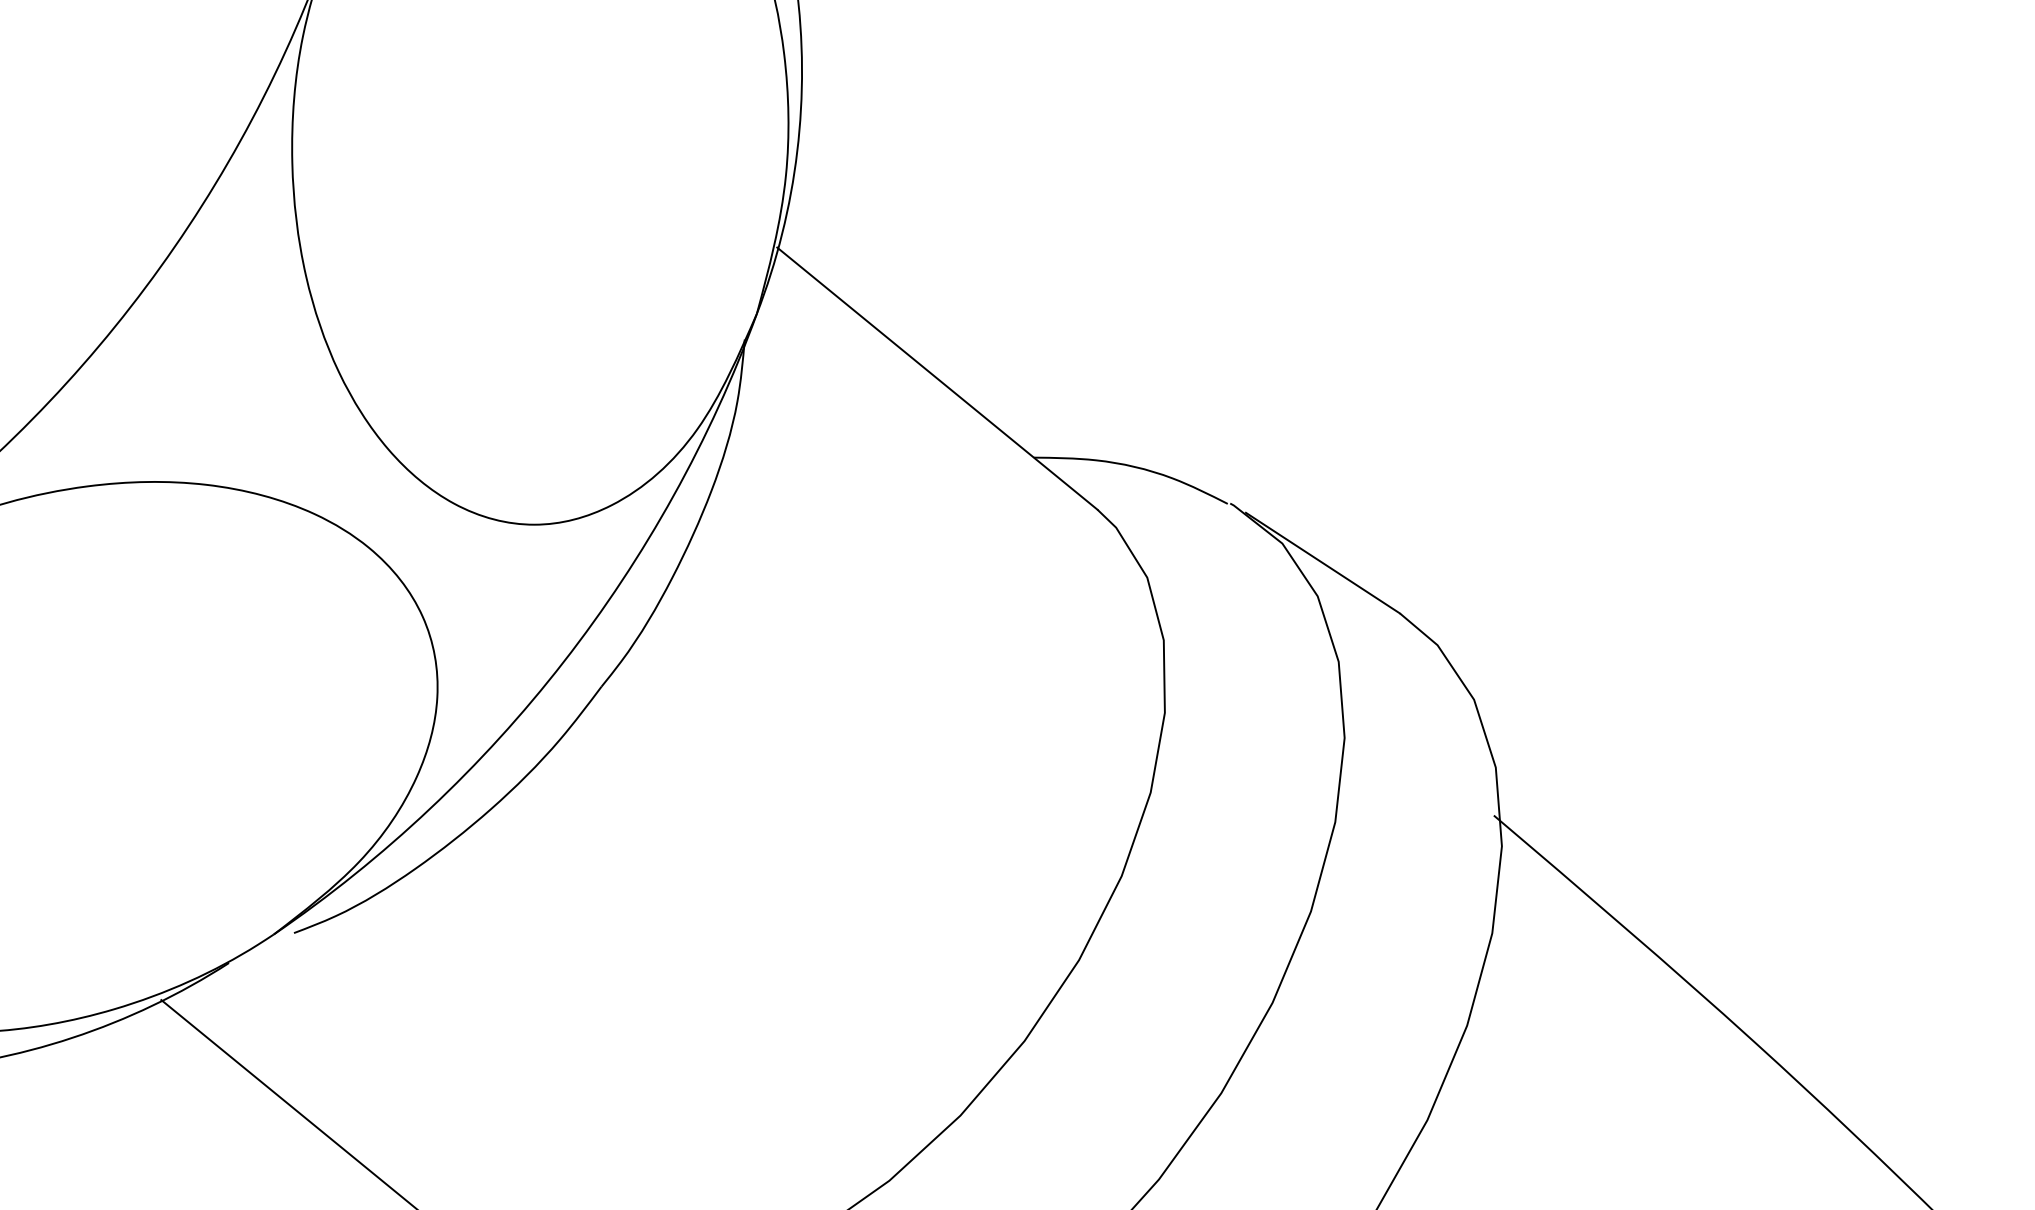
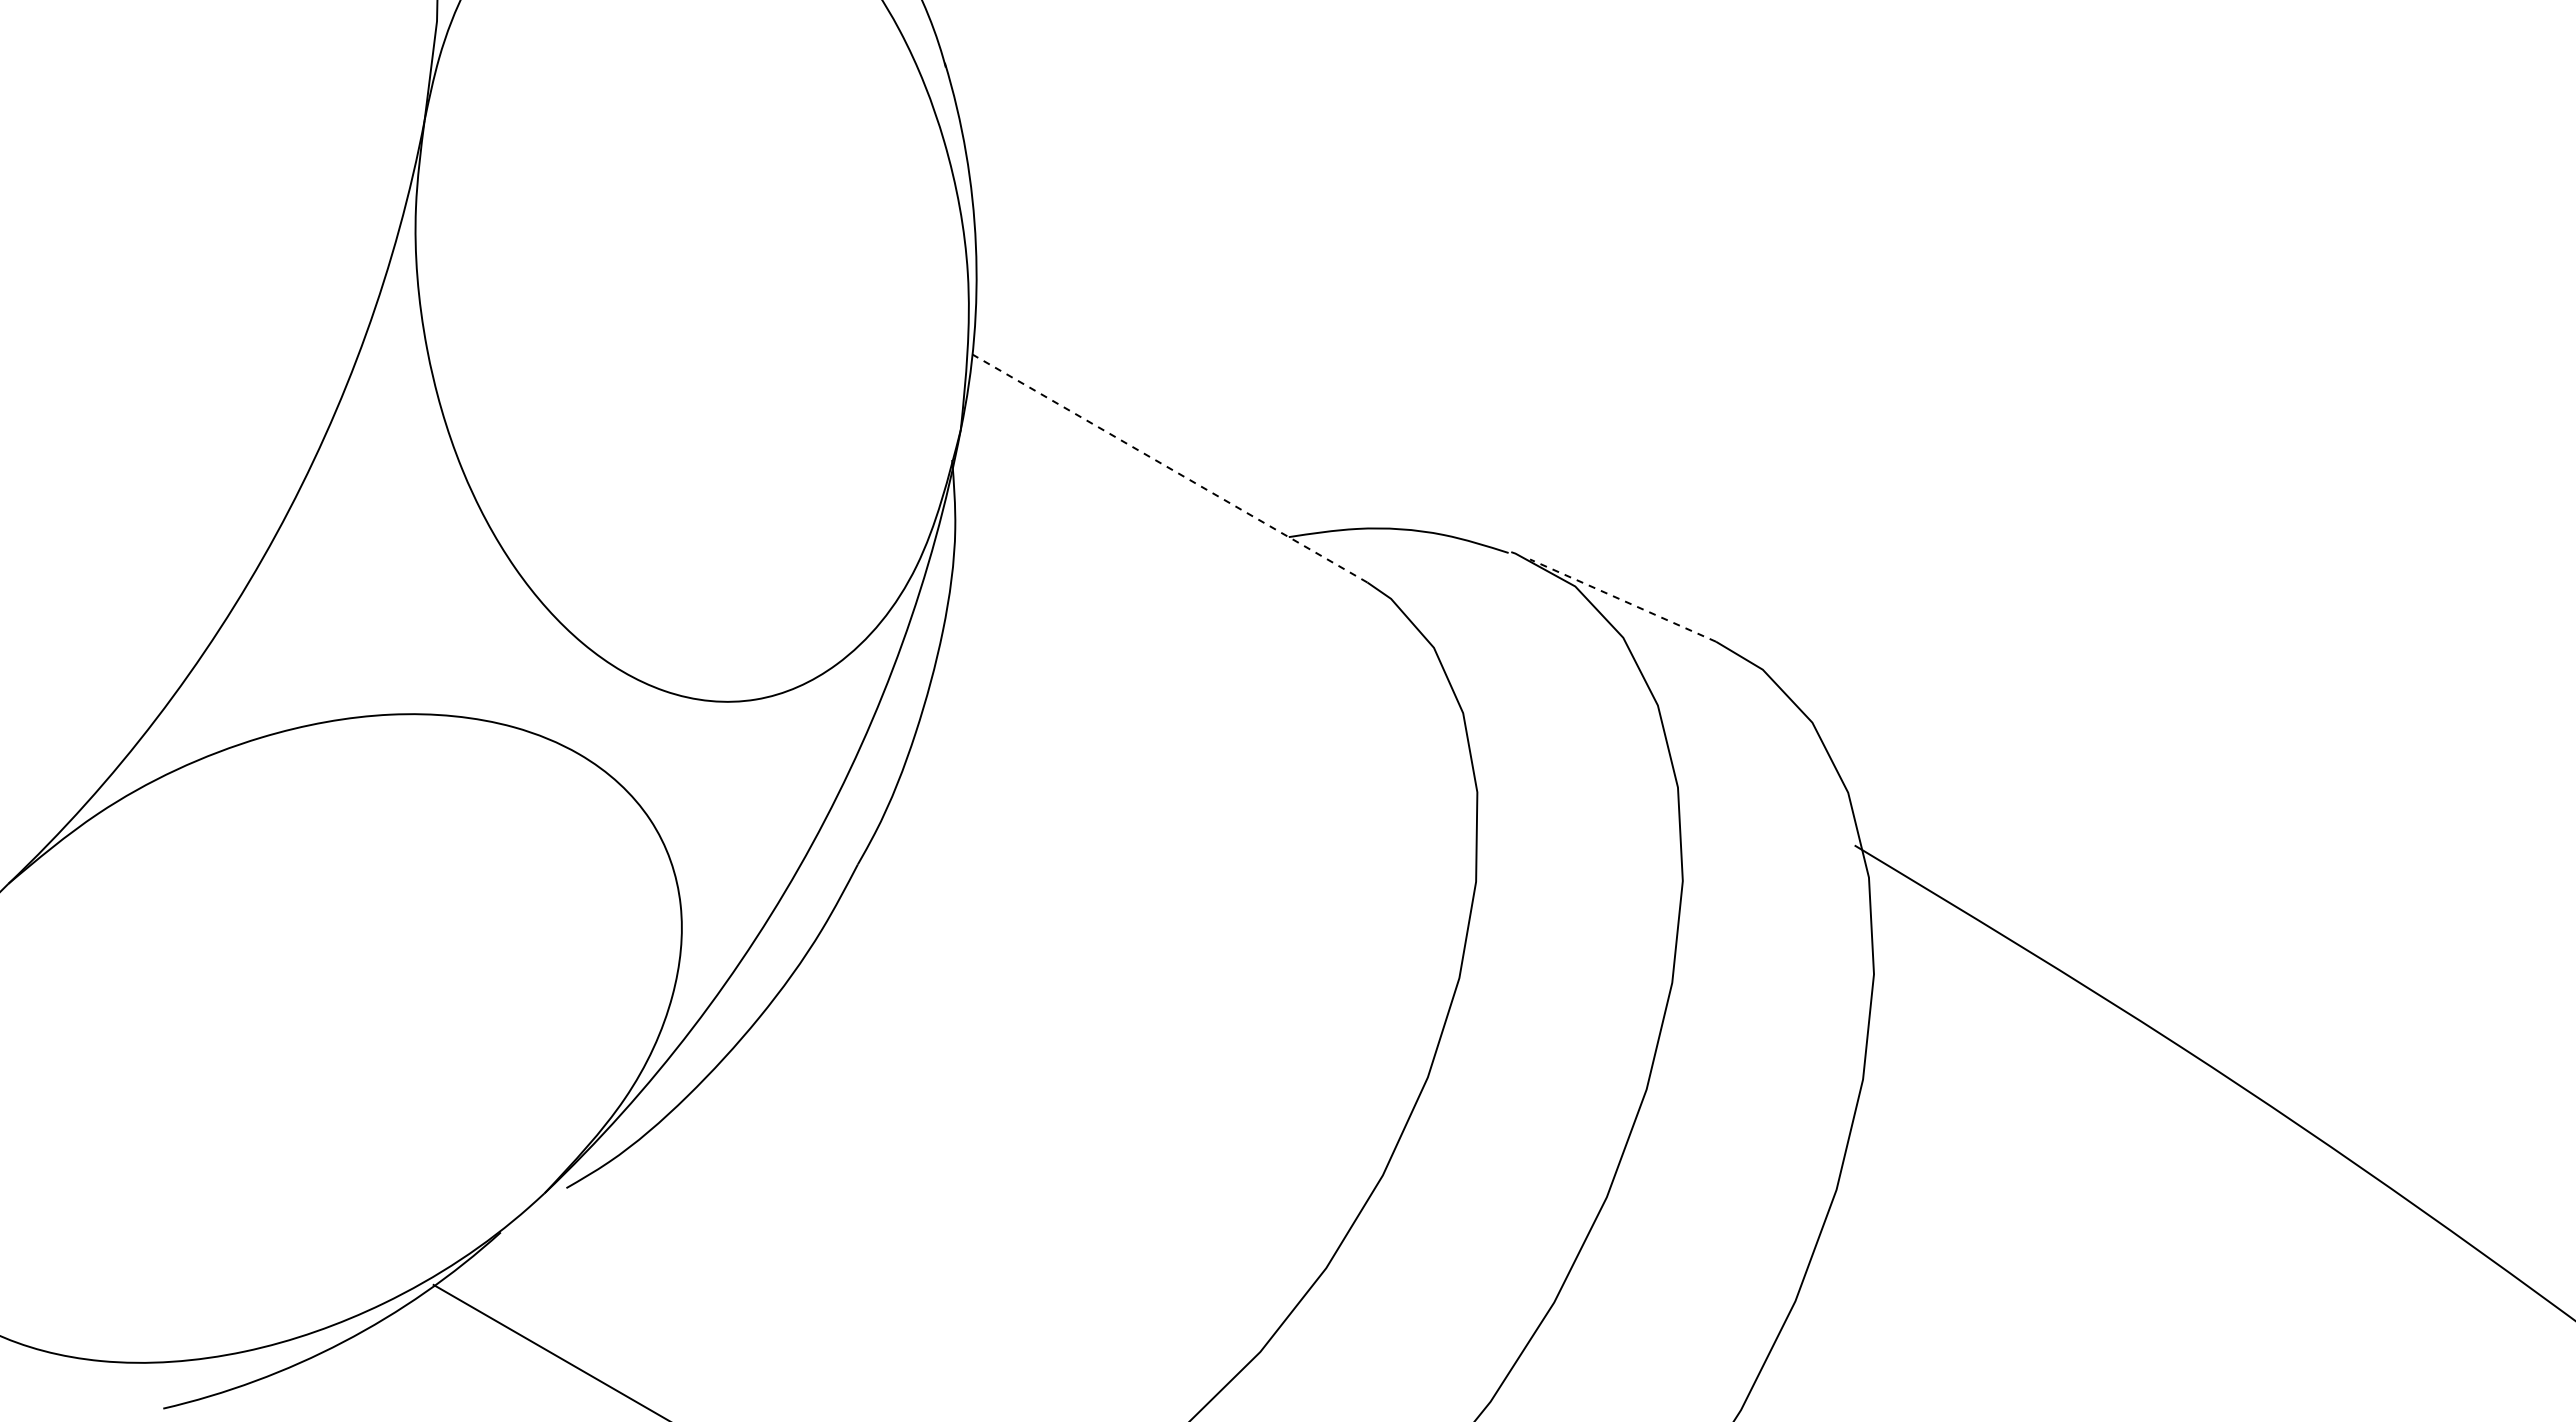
line: (937, 378) -> (1169, 468), solid -> dashed
line: (1323, 563) -> (1623, 600), solid -> dashed

